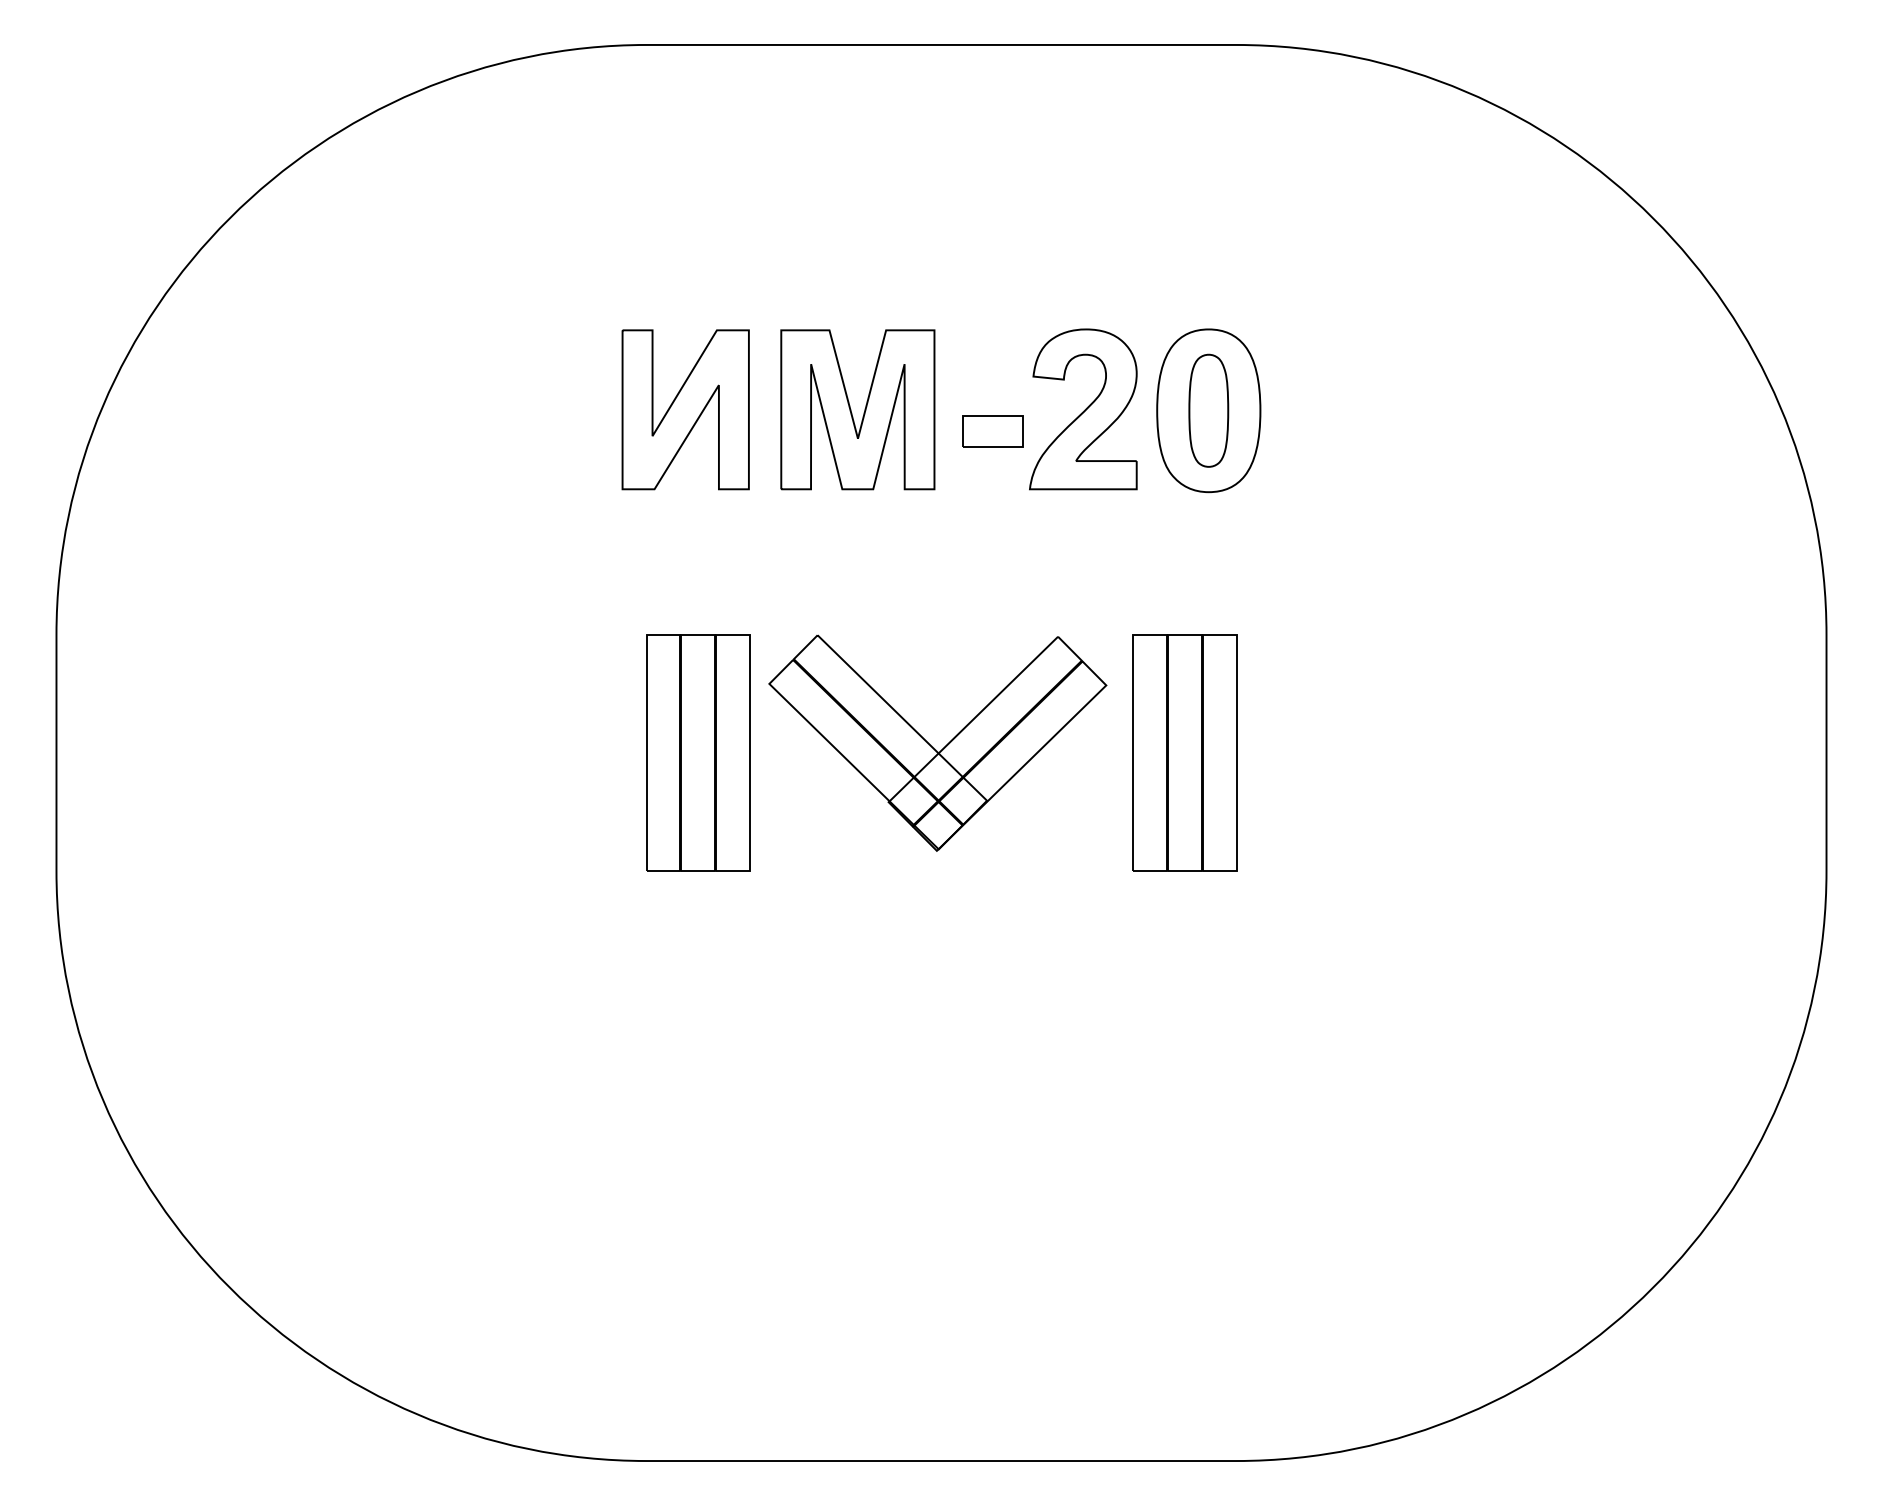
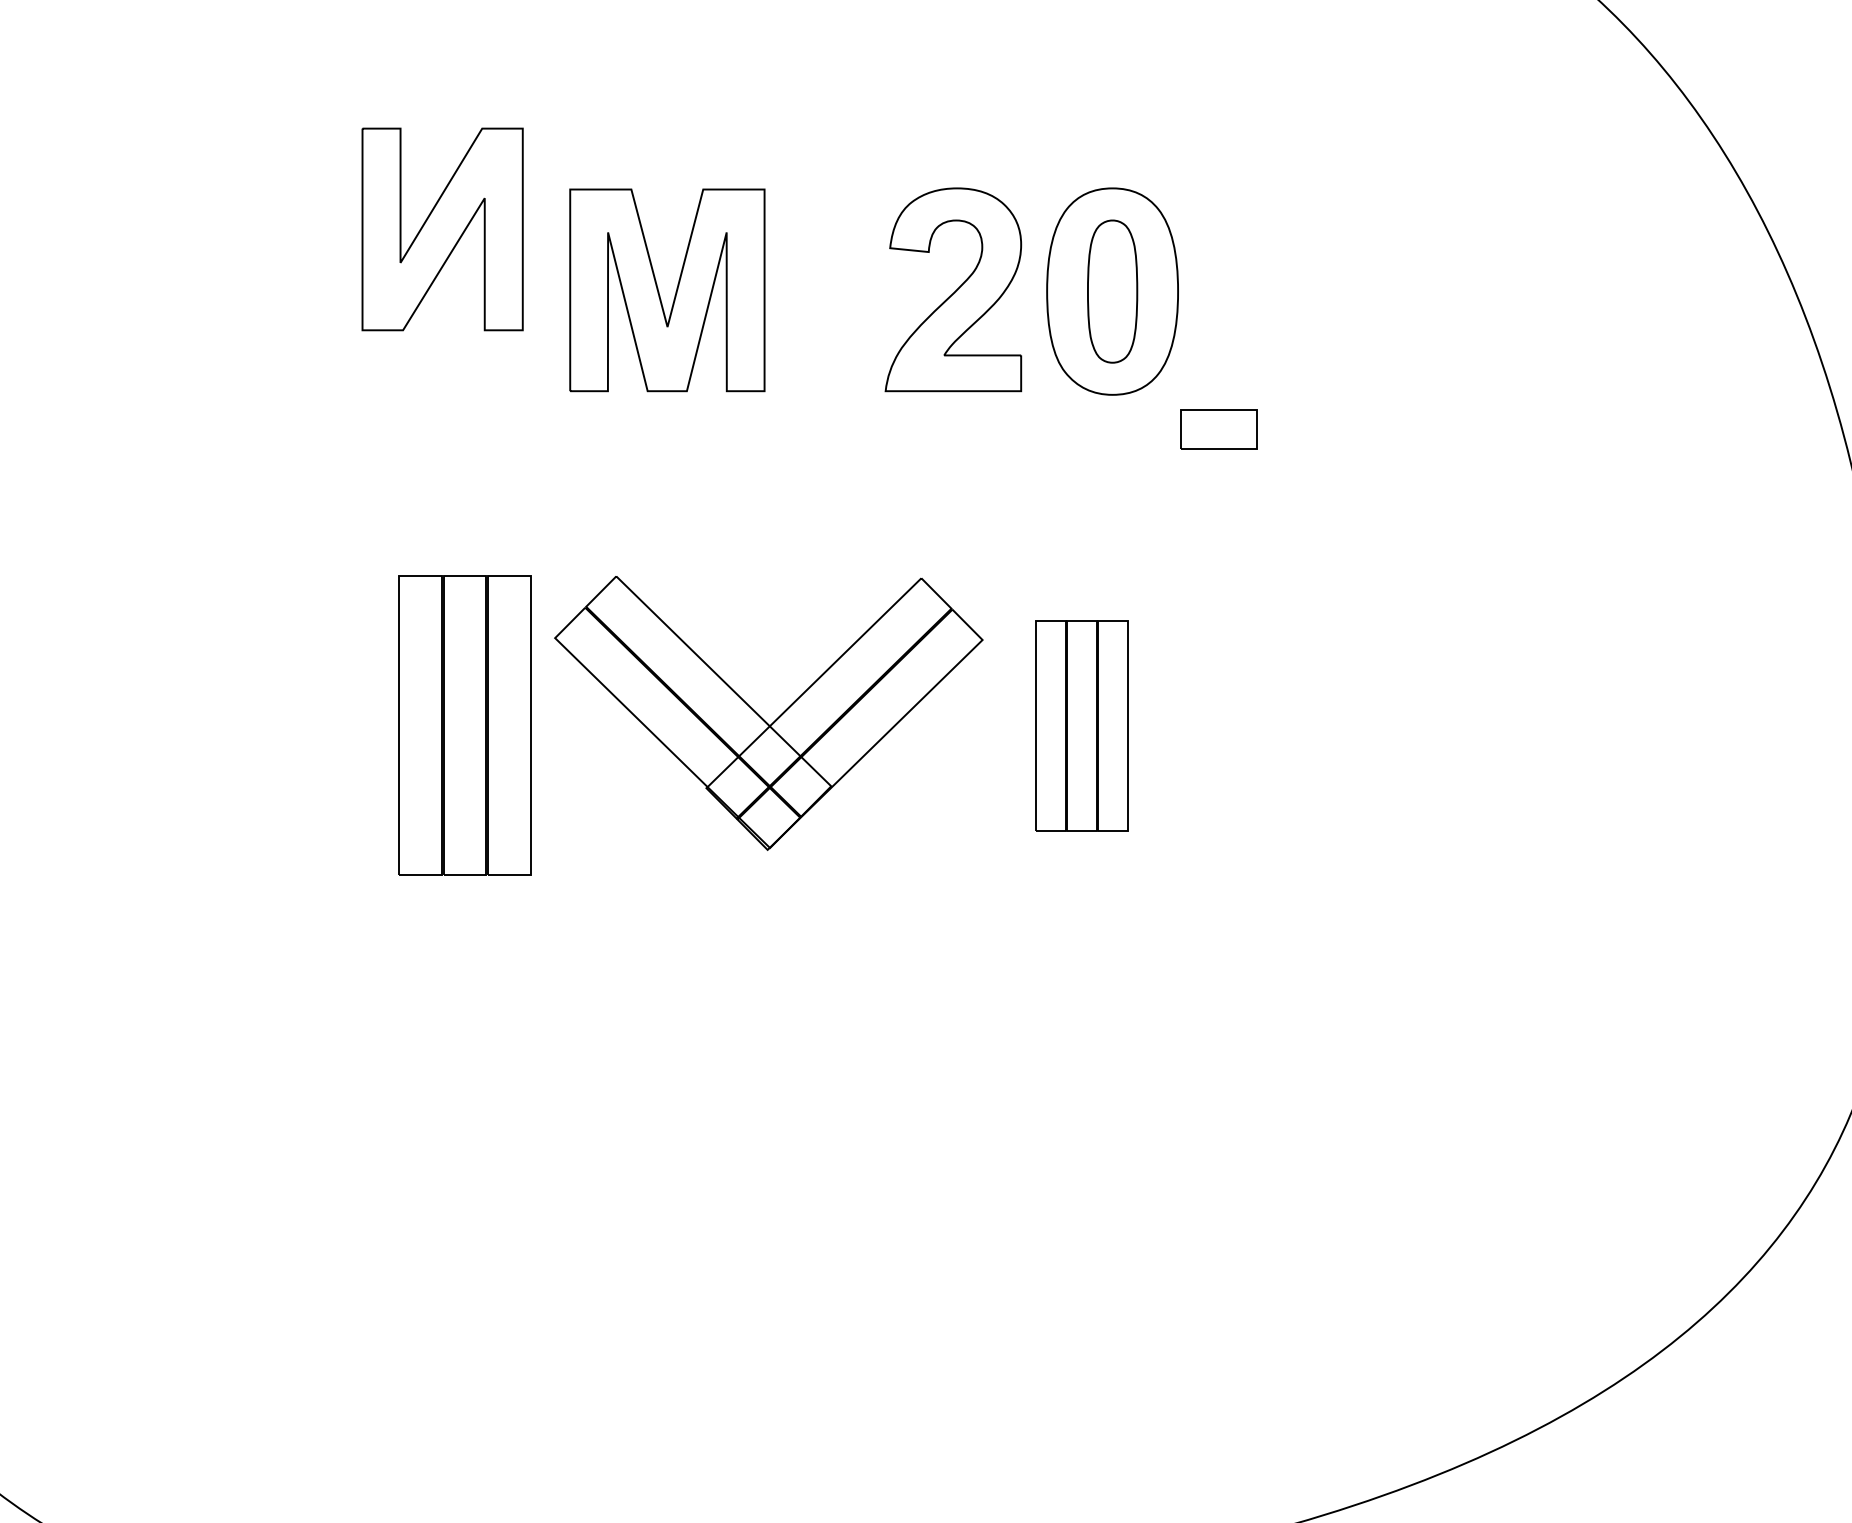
part: (685, 409) -> (442, 229), moved
part: (992, 431) -> (1218, 429), moved
part: (1184, 752) -> (1081, 725), size x0.7

